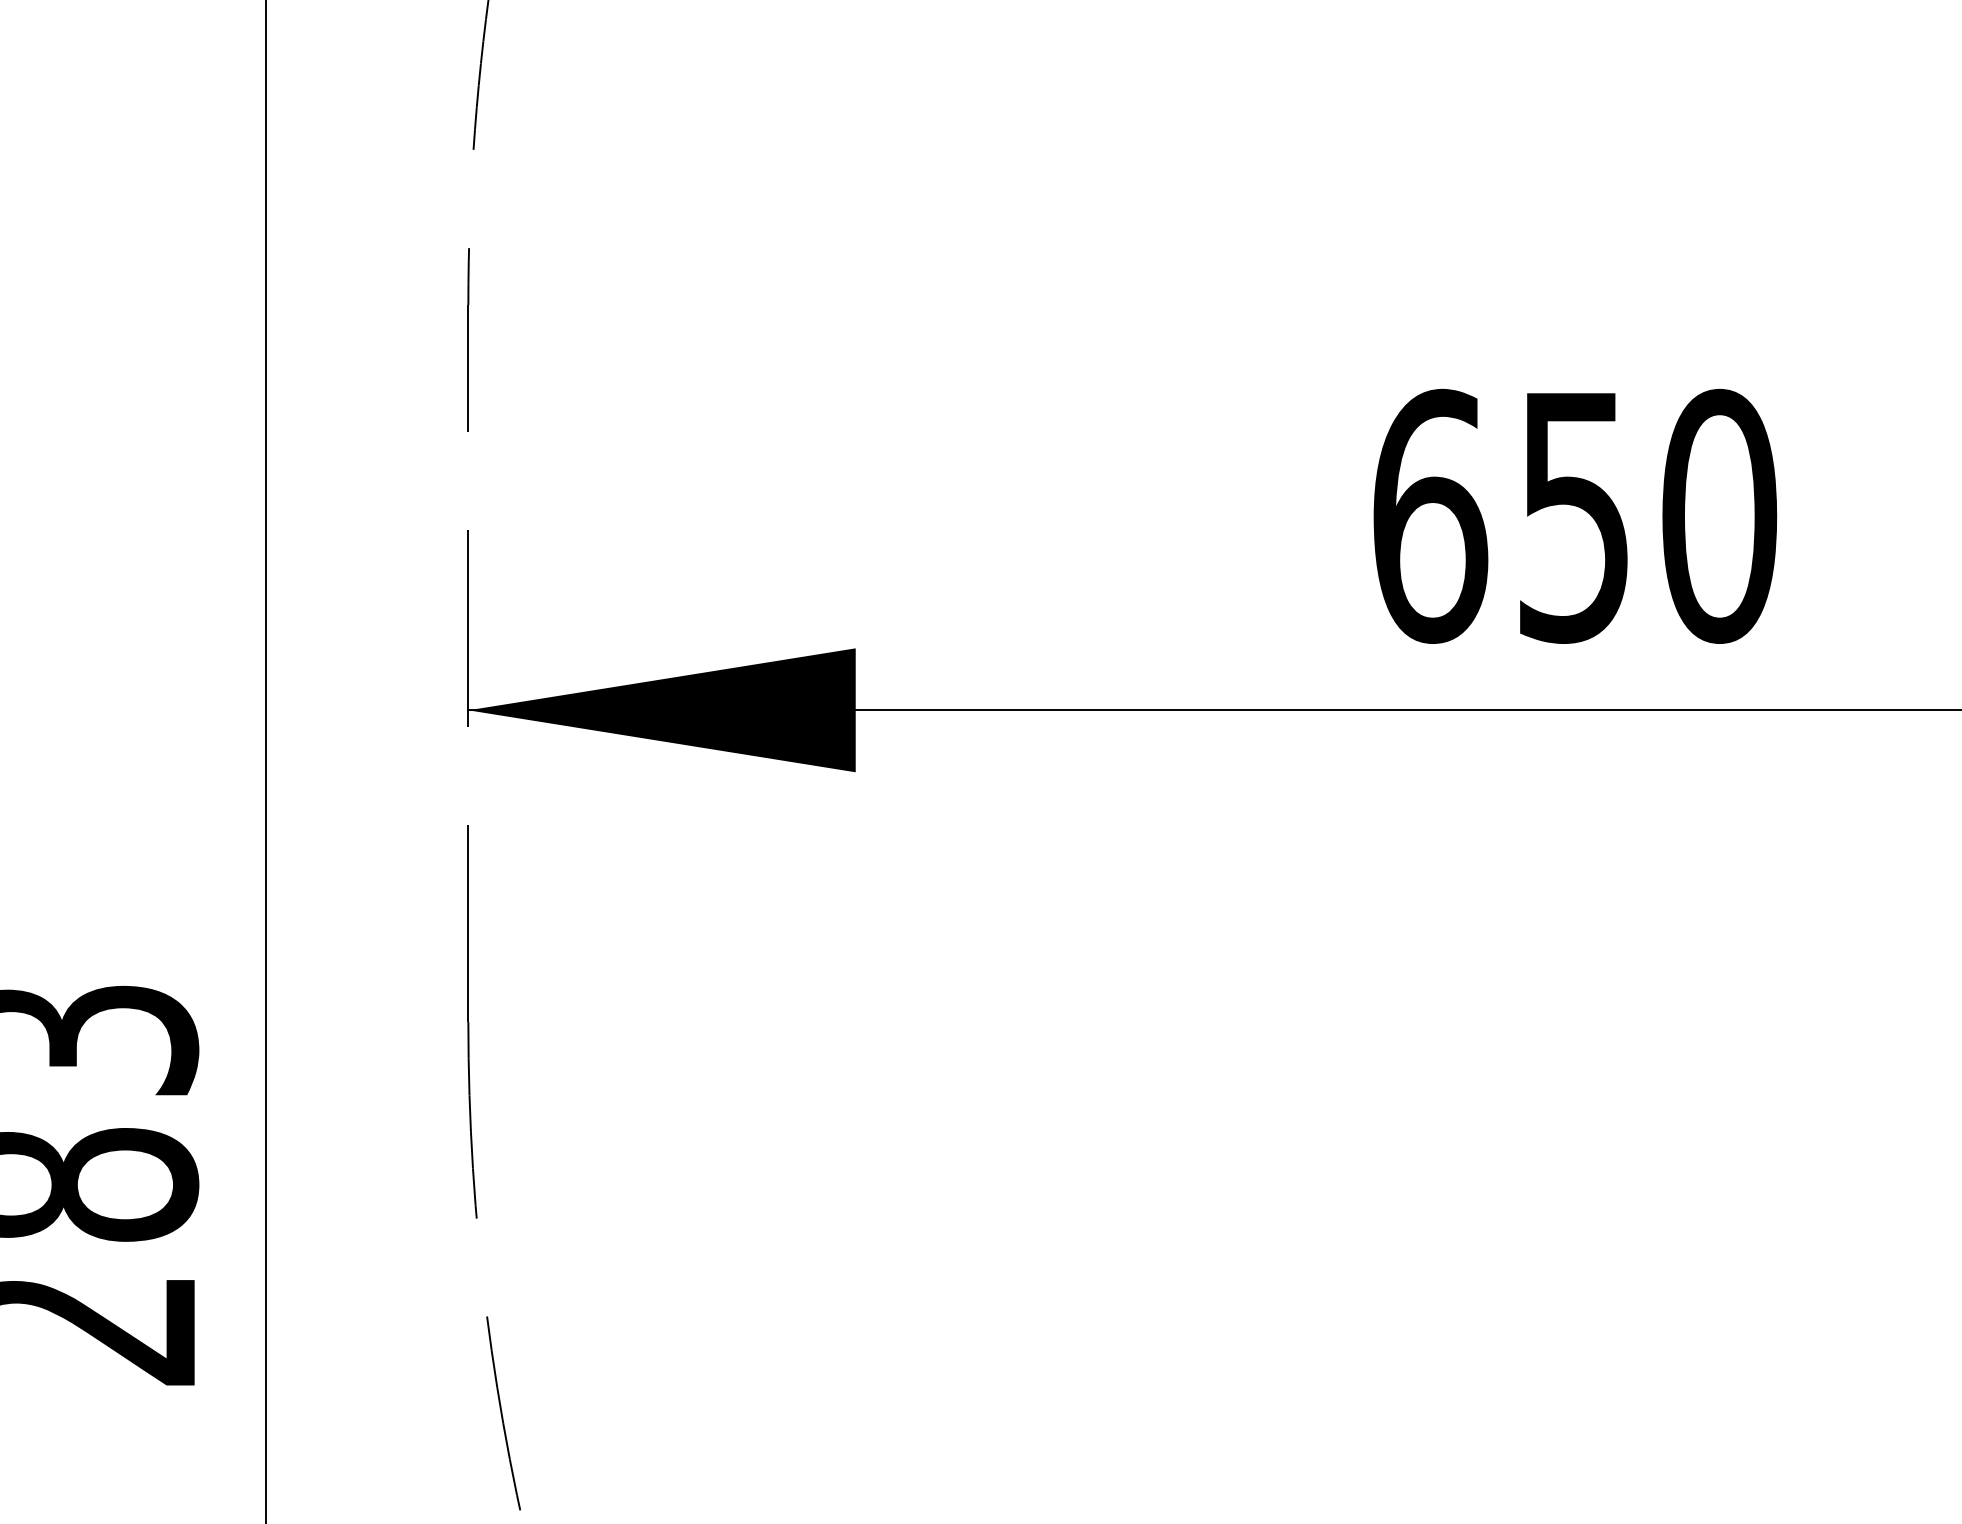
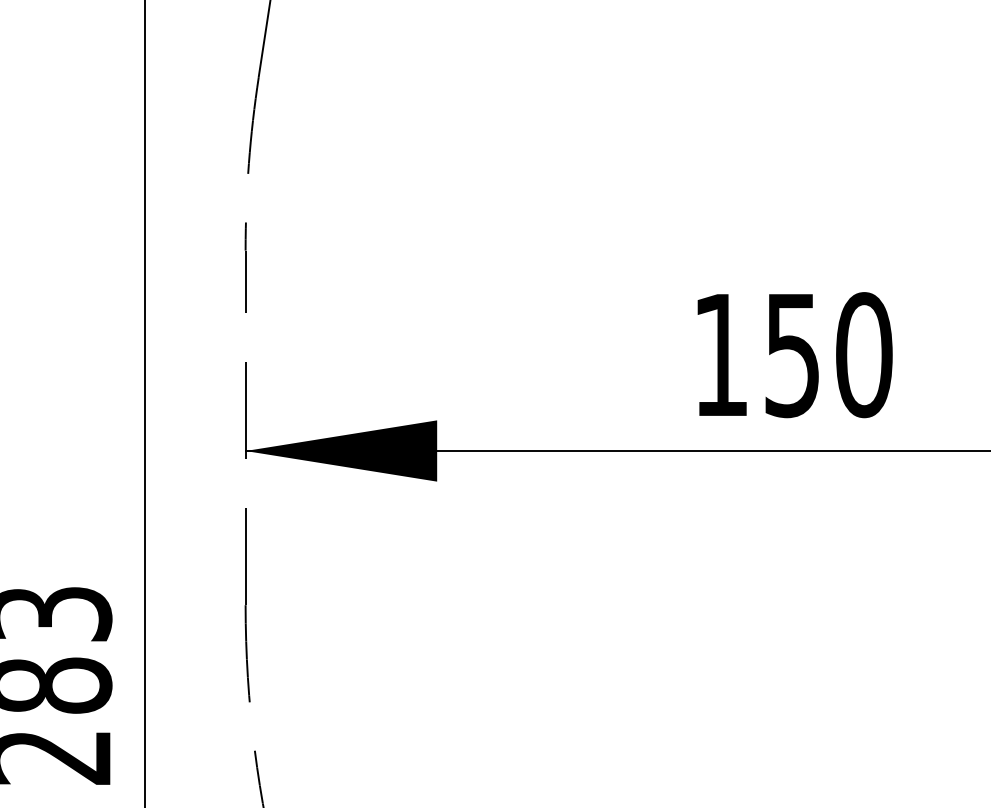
text: (1430, 517) -> (721, 355), 650 -> 150

